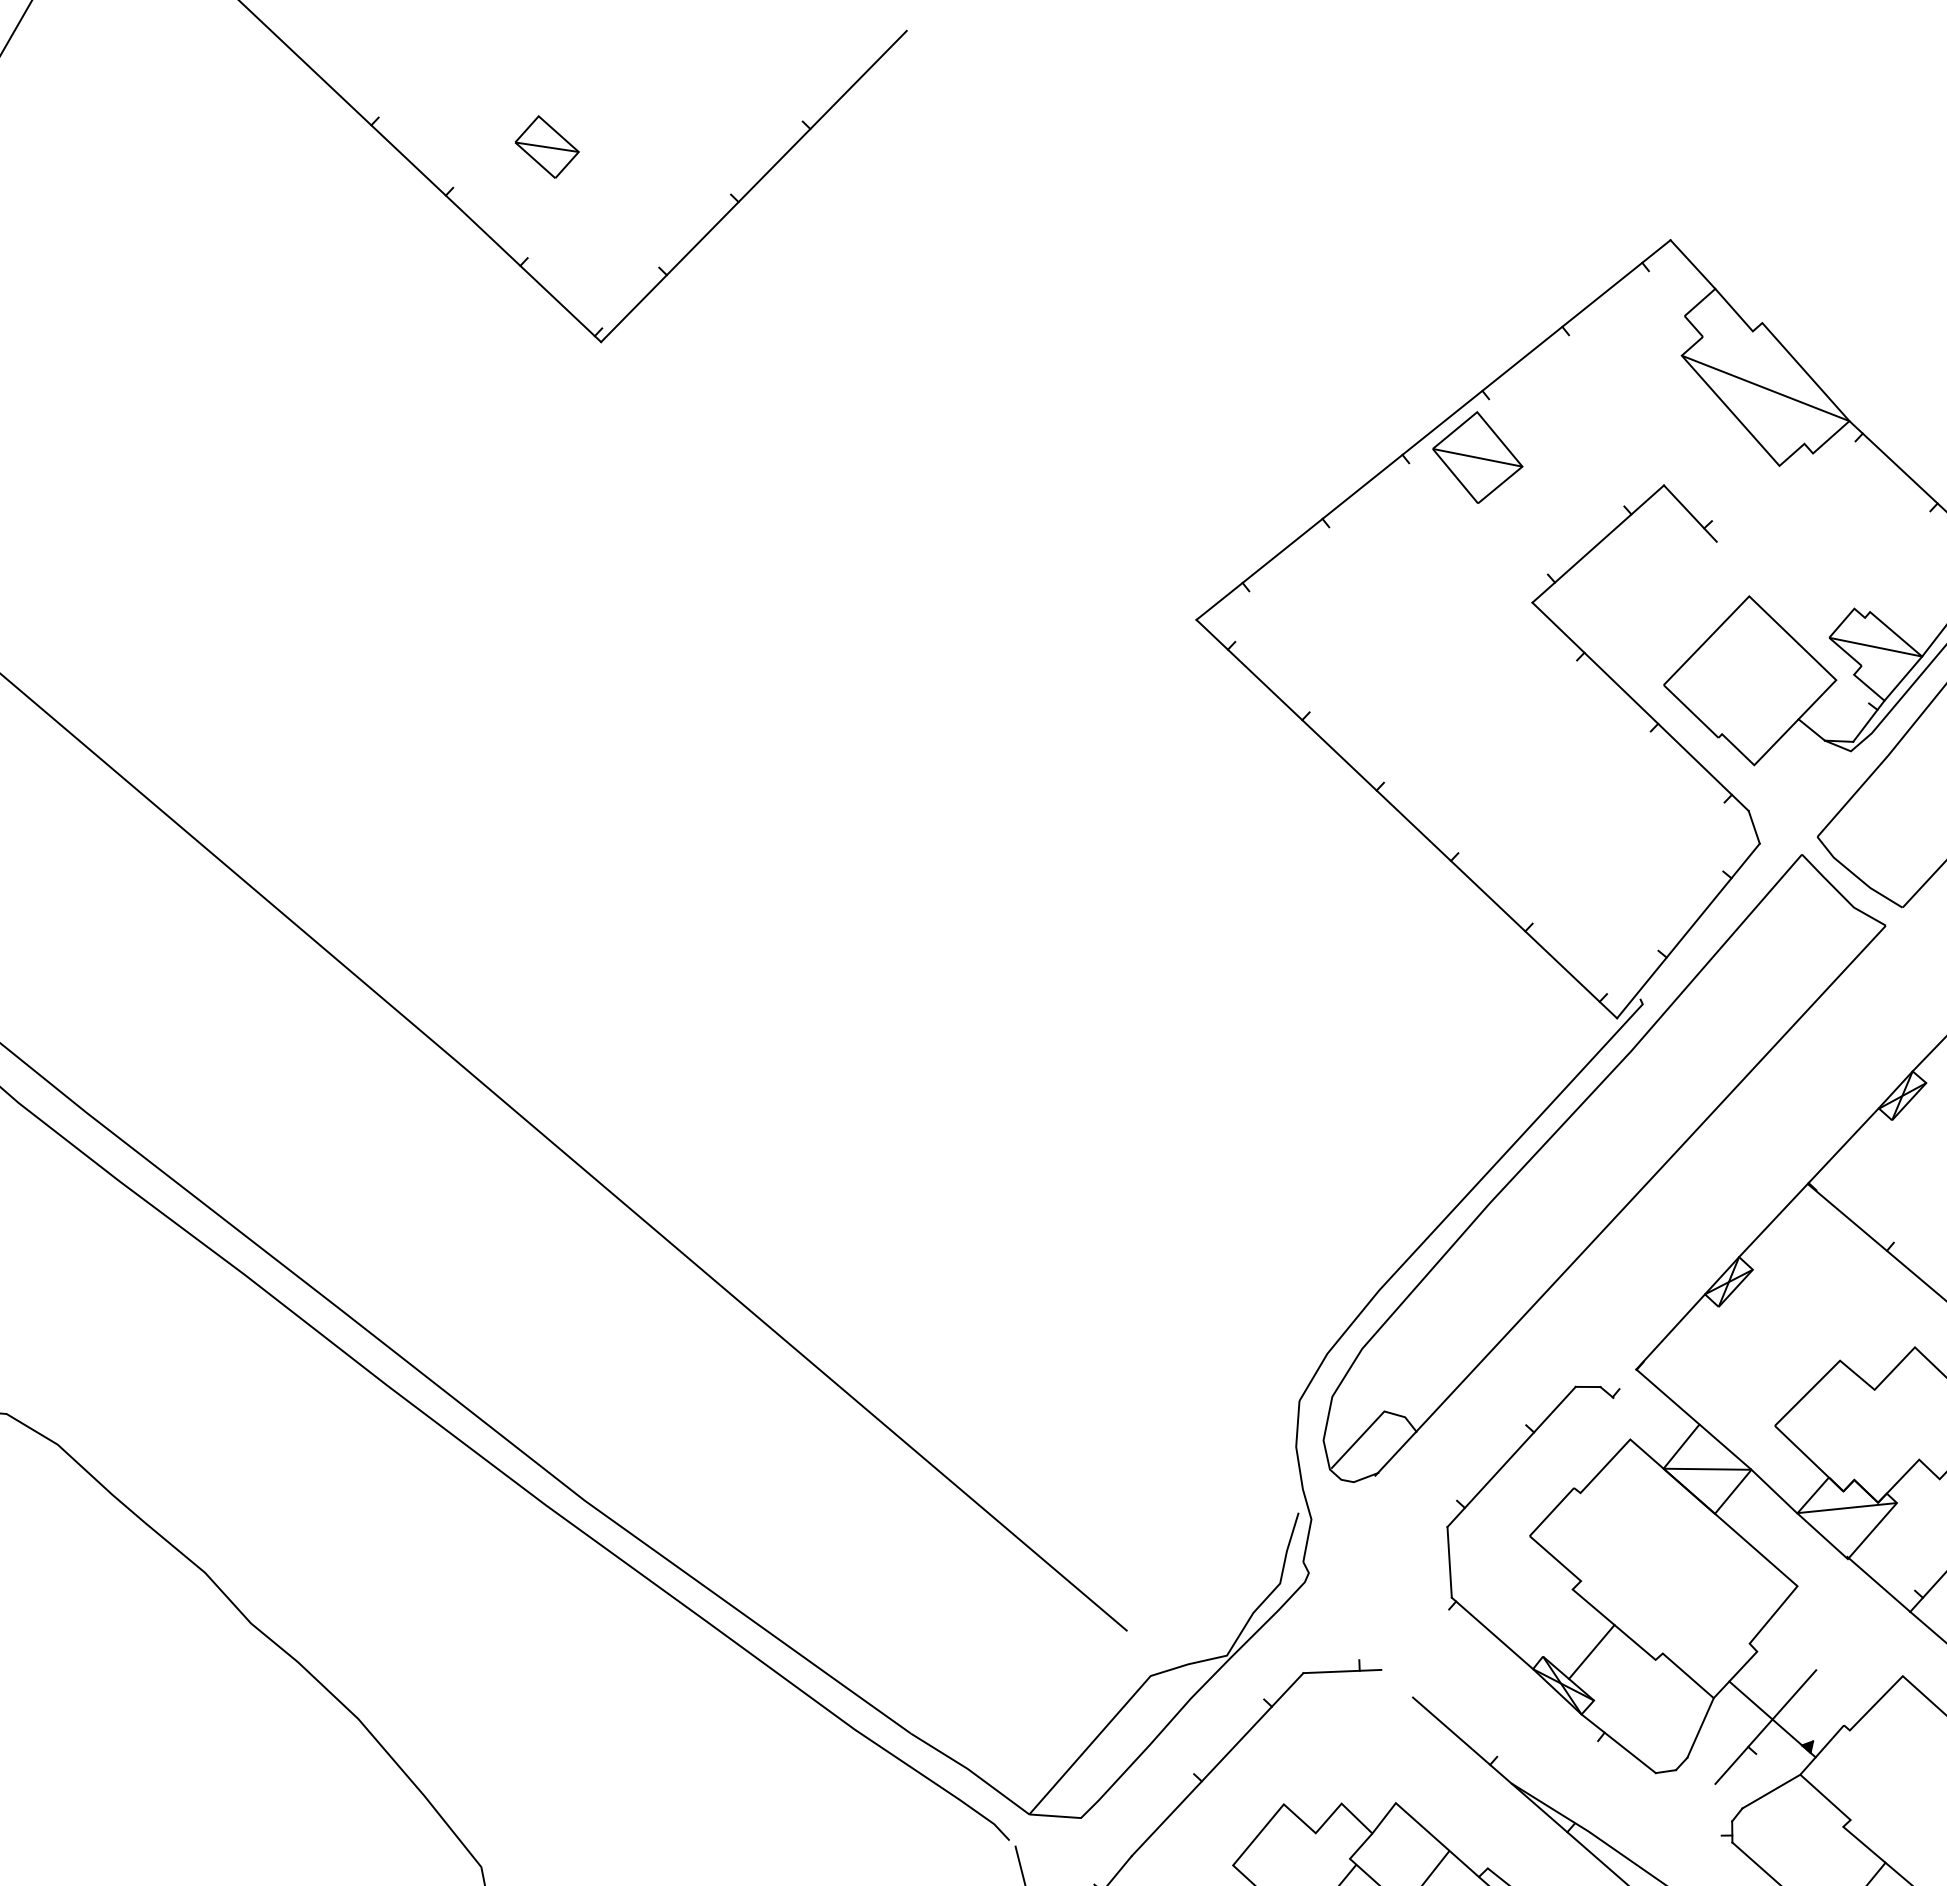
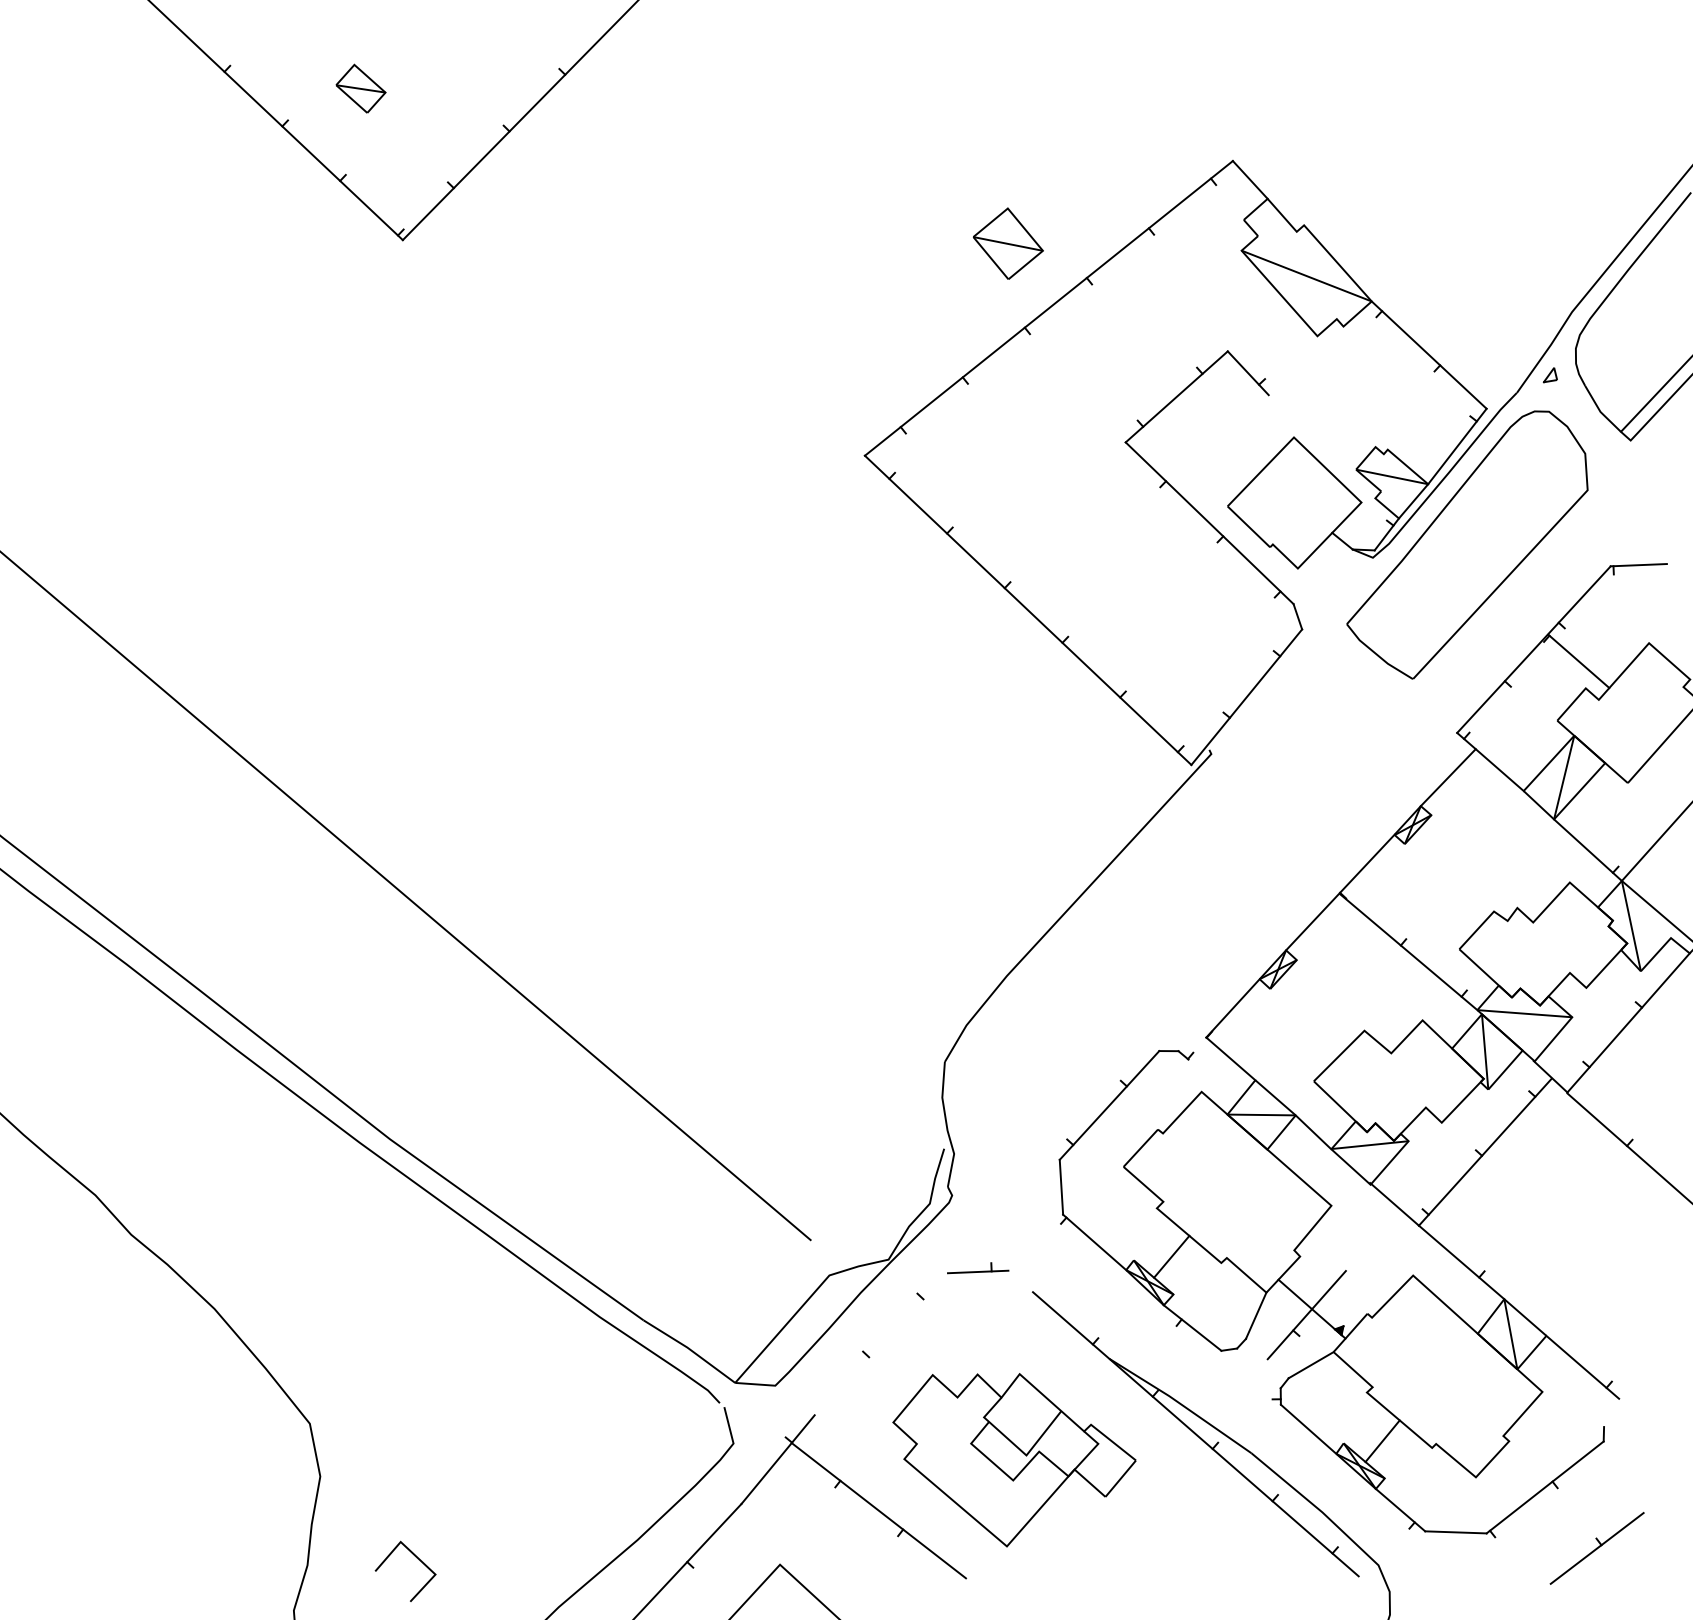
part: (1478, 457) -> (1008, 243), moved
part: (1604, 1168) -> (1181, 881), removed
line: (1216, 1764) -> (880, 1344), removed

